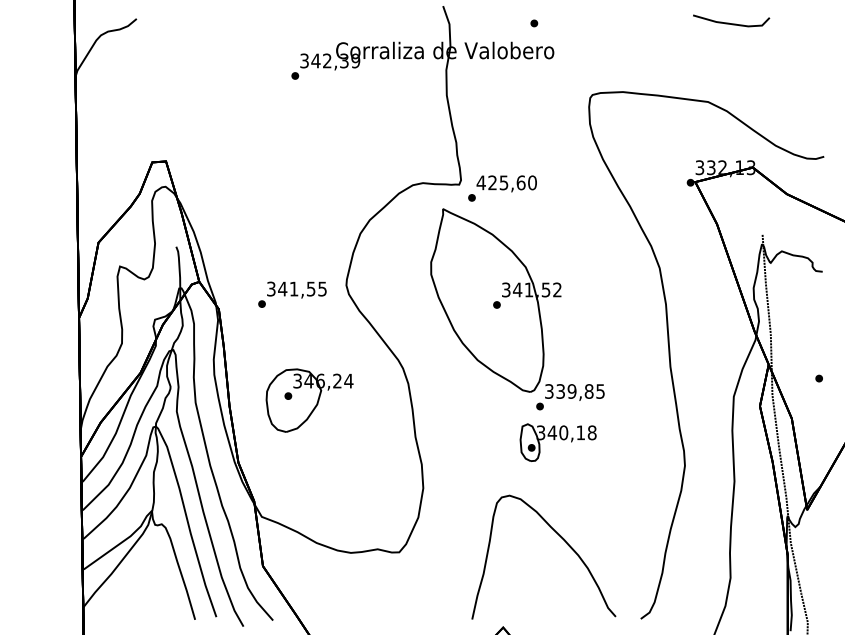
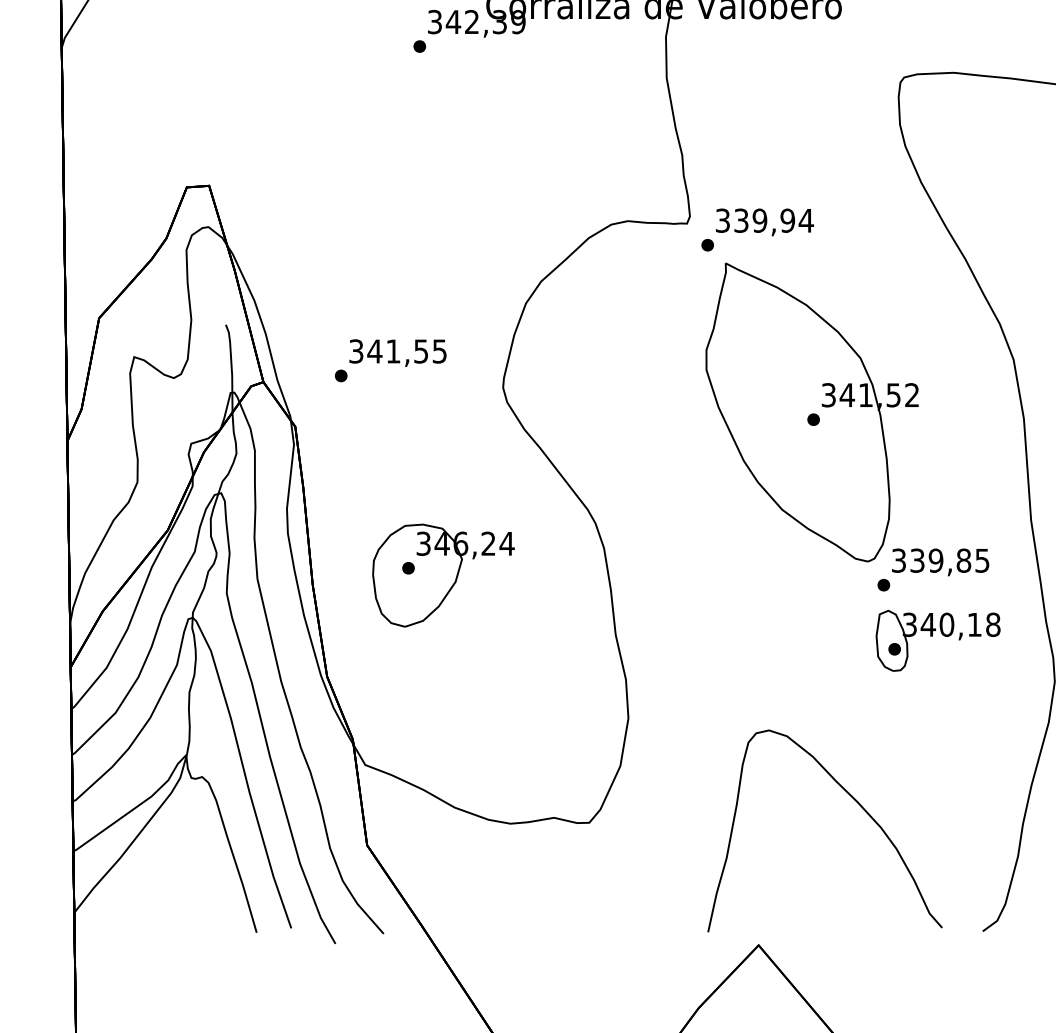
text: (506, 182) -> (763, 220), 425,60 -> 339,94
text: (292, 294) -> (390, 360), moved
part: (517, 309) -> (847, 427), moved
part: (557, 442) -> (936, 640), moved

